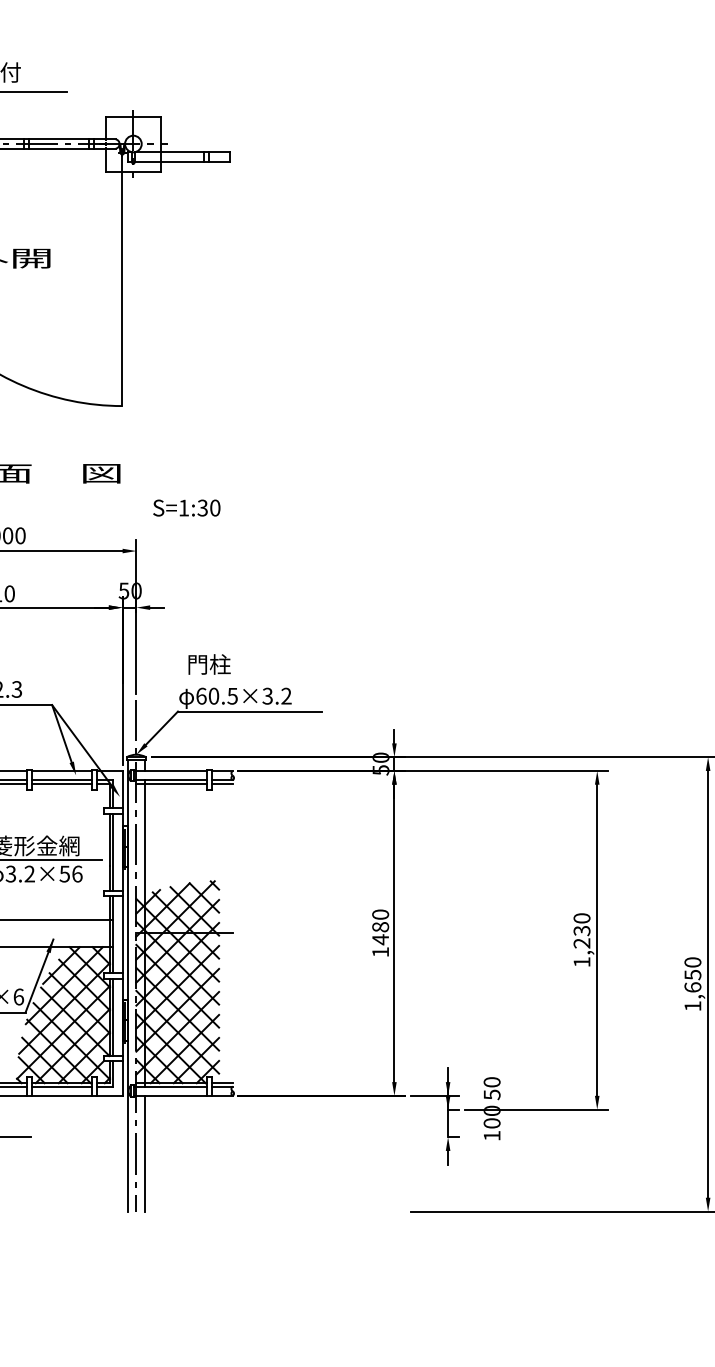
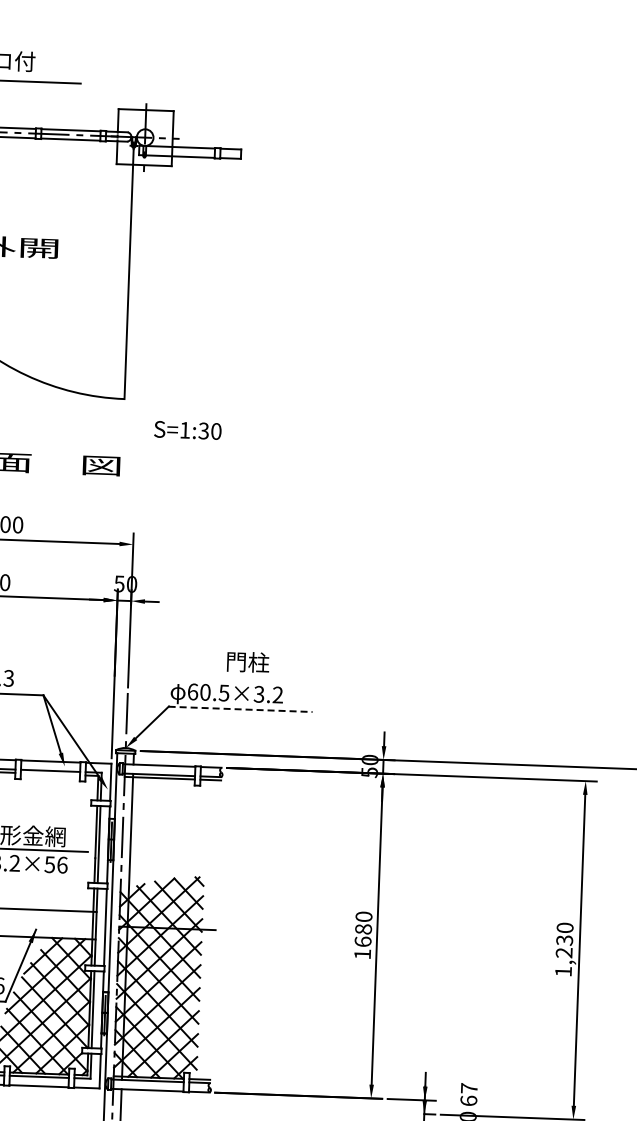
text: (186, 507) -> (187, 429), moved
text: (209, 664) -> (248, 662), moved
line: (249, 711) -> (240, 708), solid -> dashed
line: (61, 783) -> (49, 774), removed
text: (380, 939) -> (362, 941), 1480 -> 1680
text: (491, 1088) -> (468, 1094), 50 -> 67

